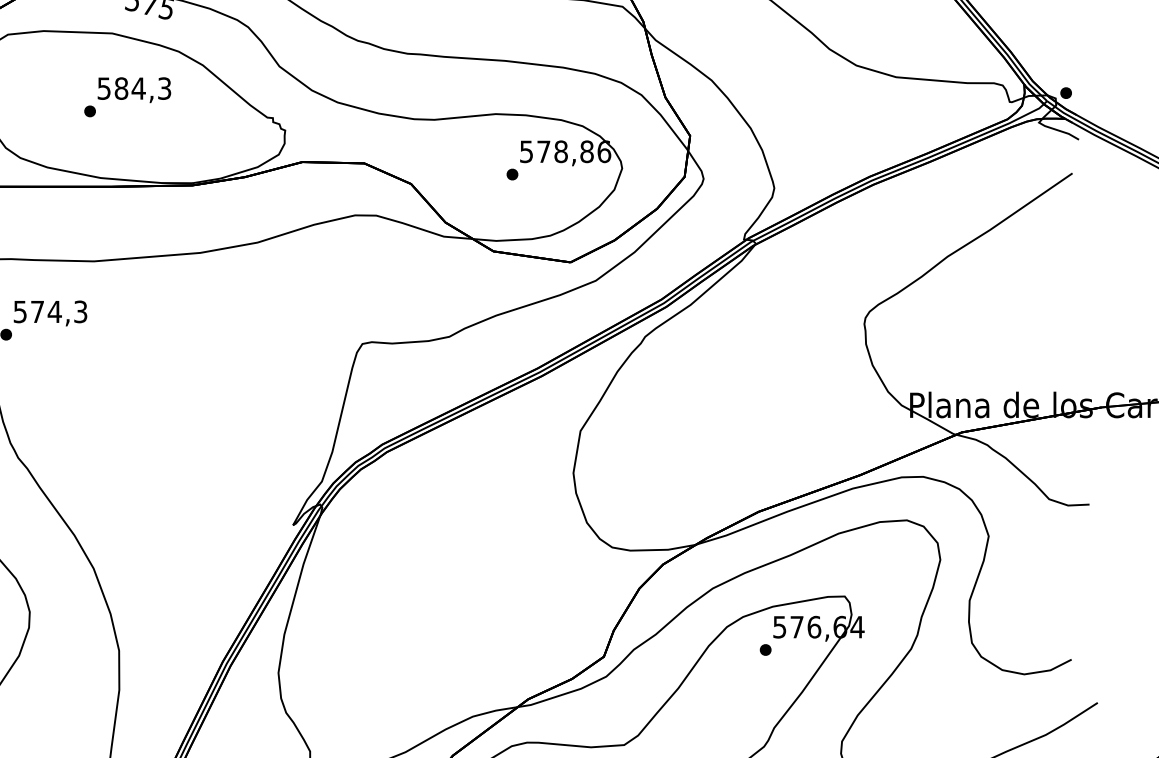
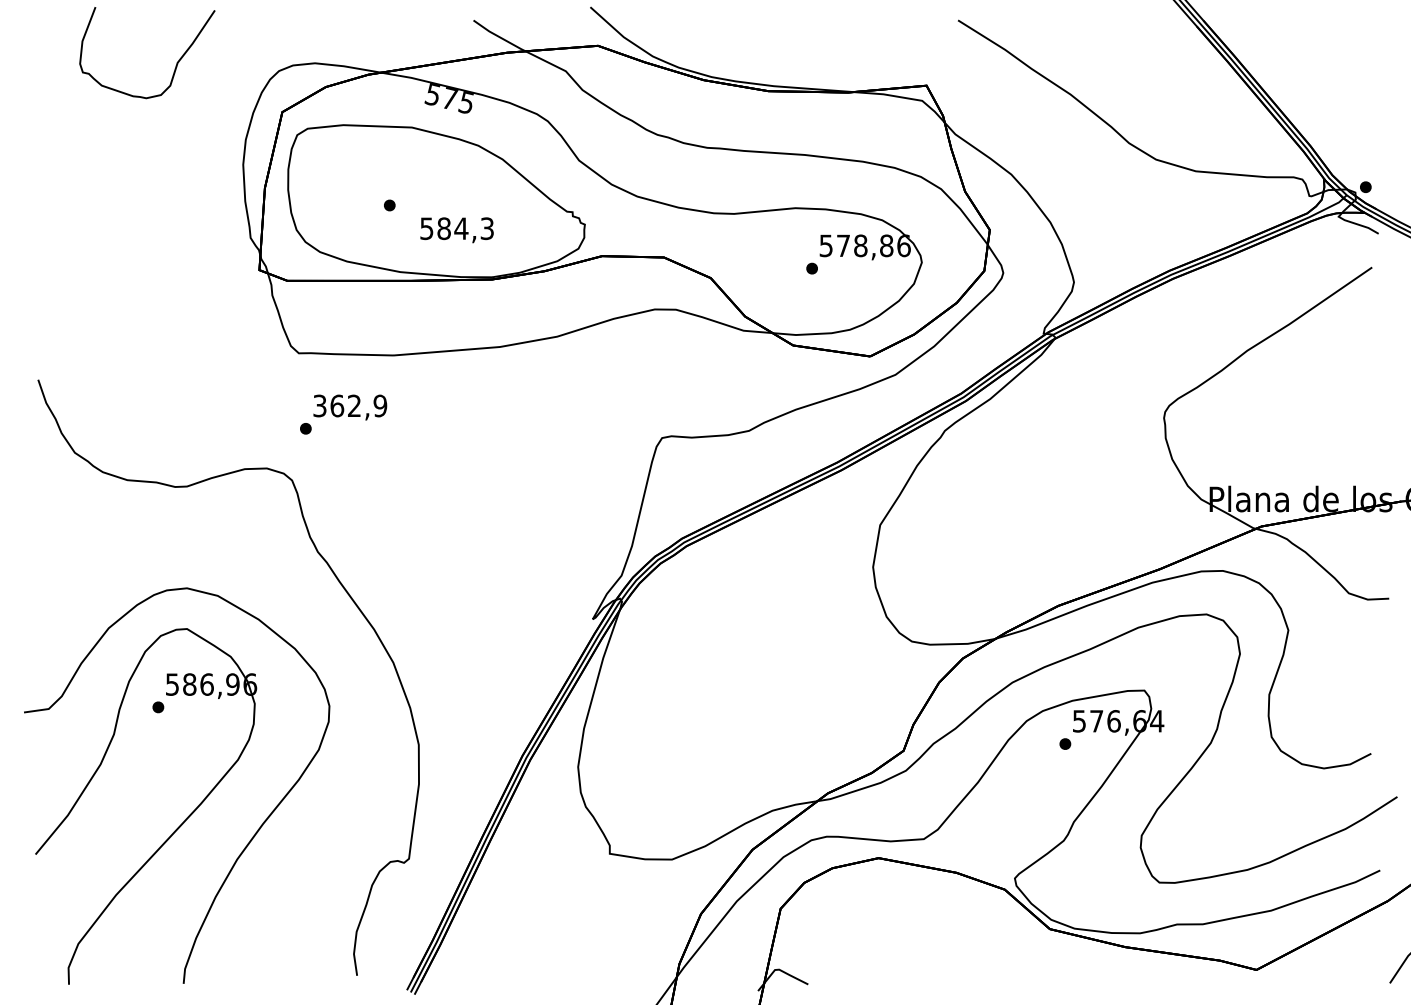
text: (133, 90) -> (456, 230), moved
text: (50, 311) -> (350, 405), 574,3 -> 362,9

